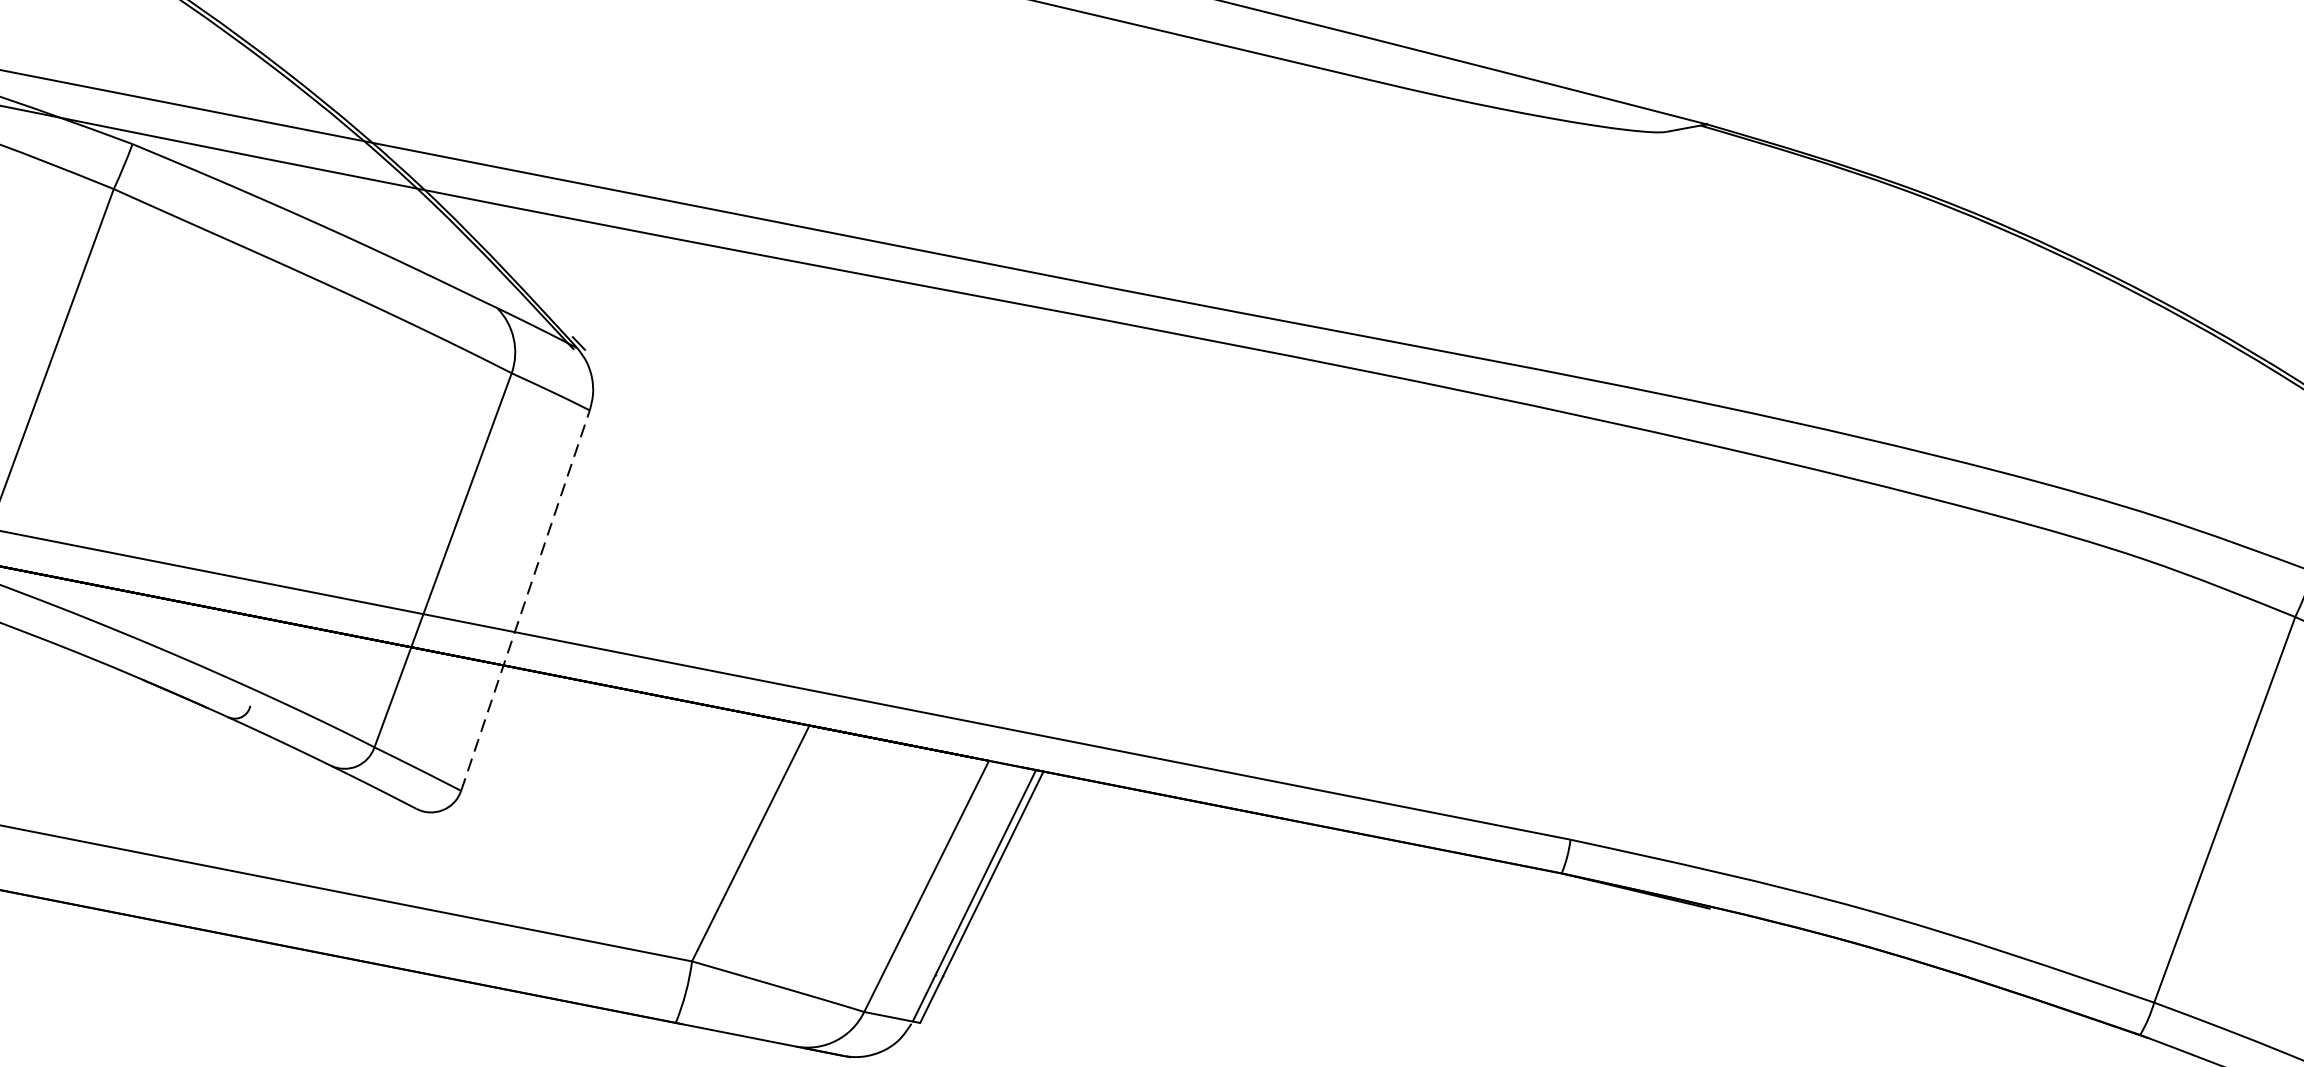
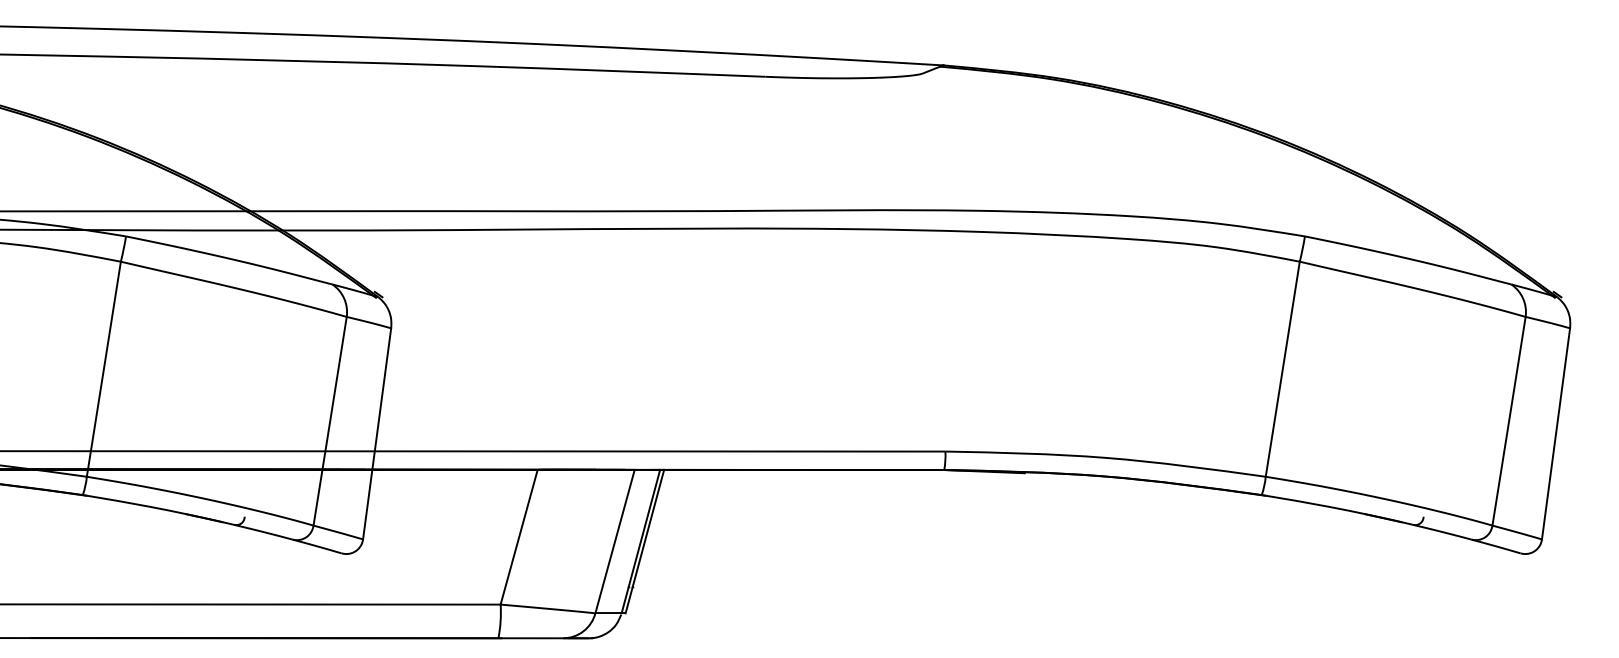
line: (526, 600) -> (377, 433), dashed -> solid

